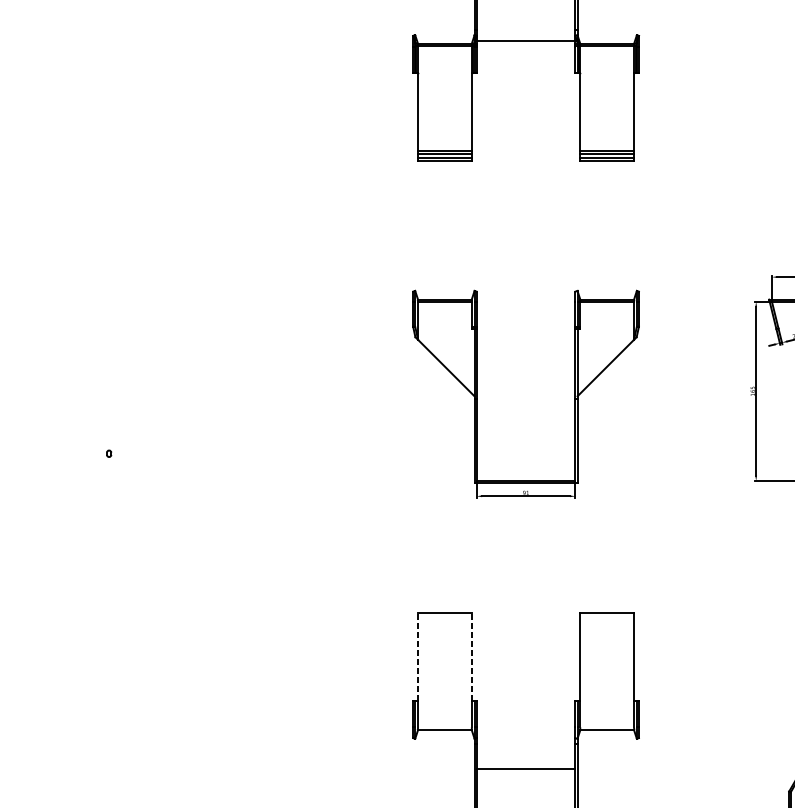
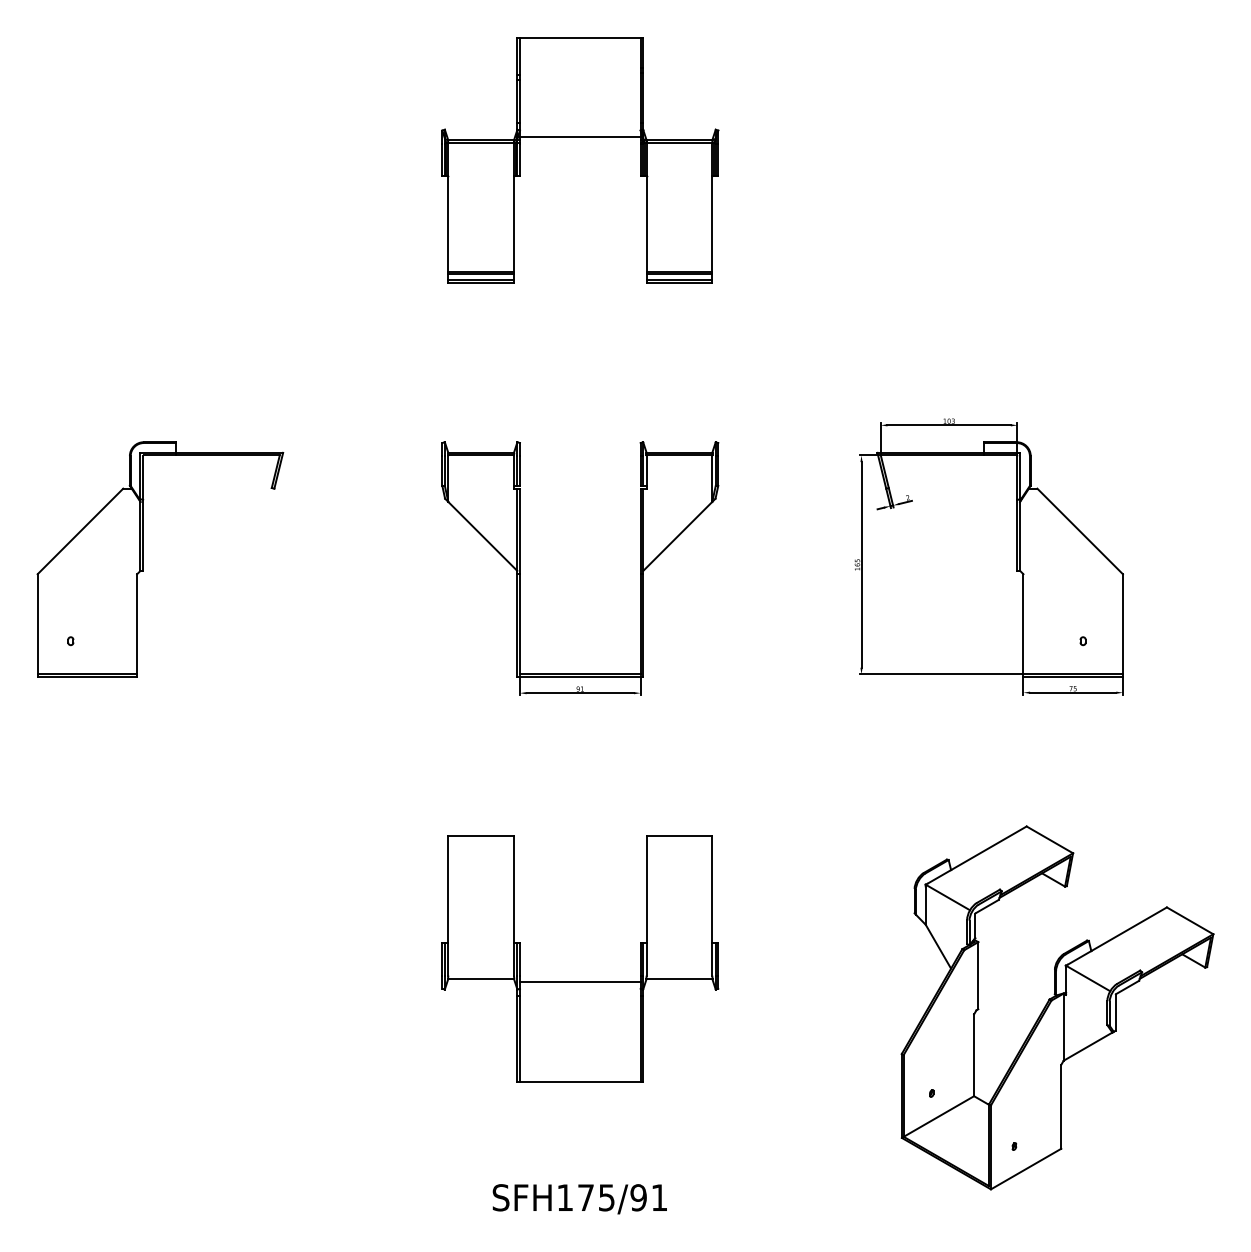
part: (168, 386) -> (143, 559), added
line: (418, 656) -> (448, 889), dashed -> solid
line: (471, 656) -> (513, 889), dashed -> solid
line: (525, 769) -> (579, 982), moved

